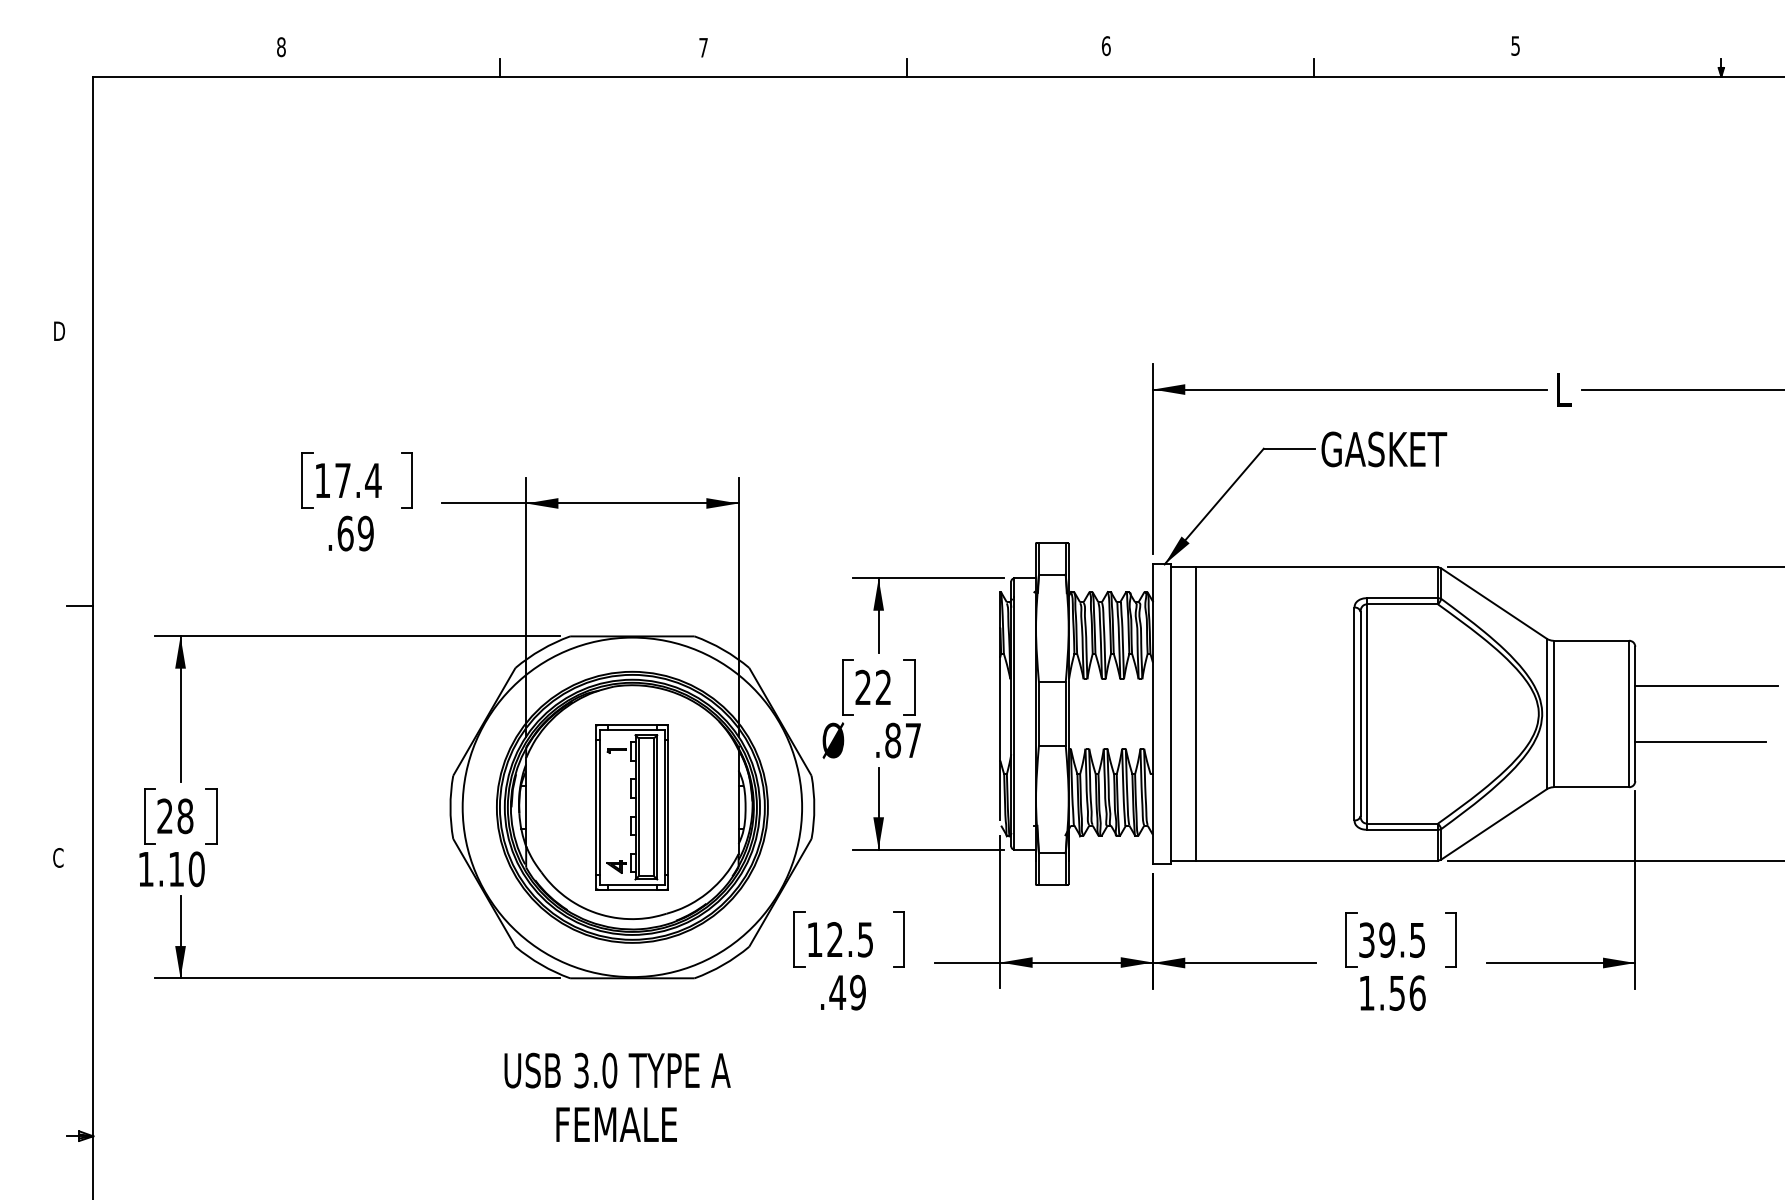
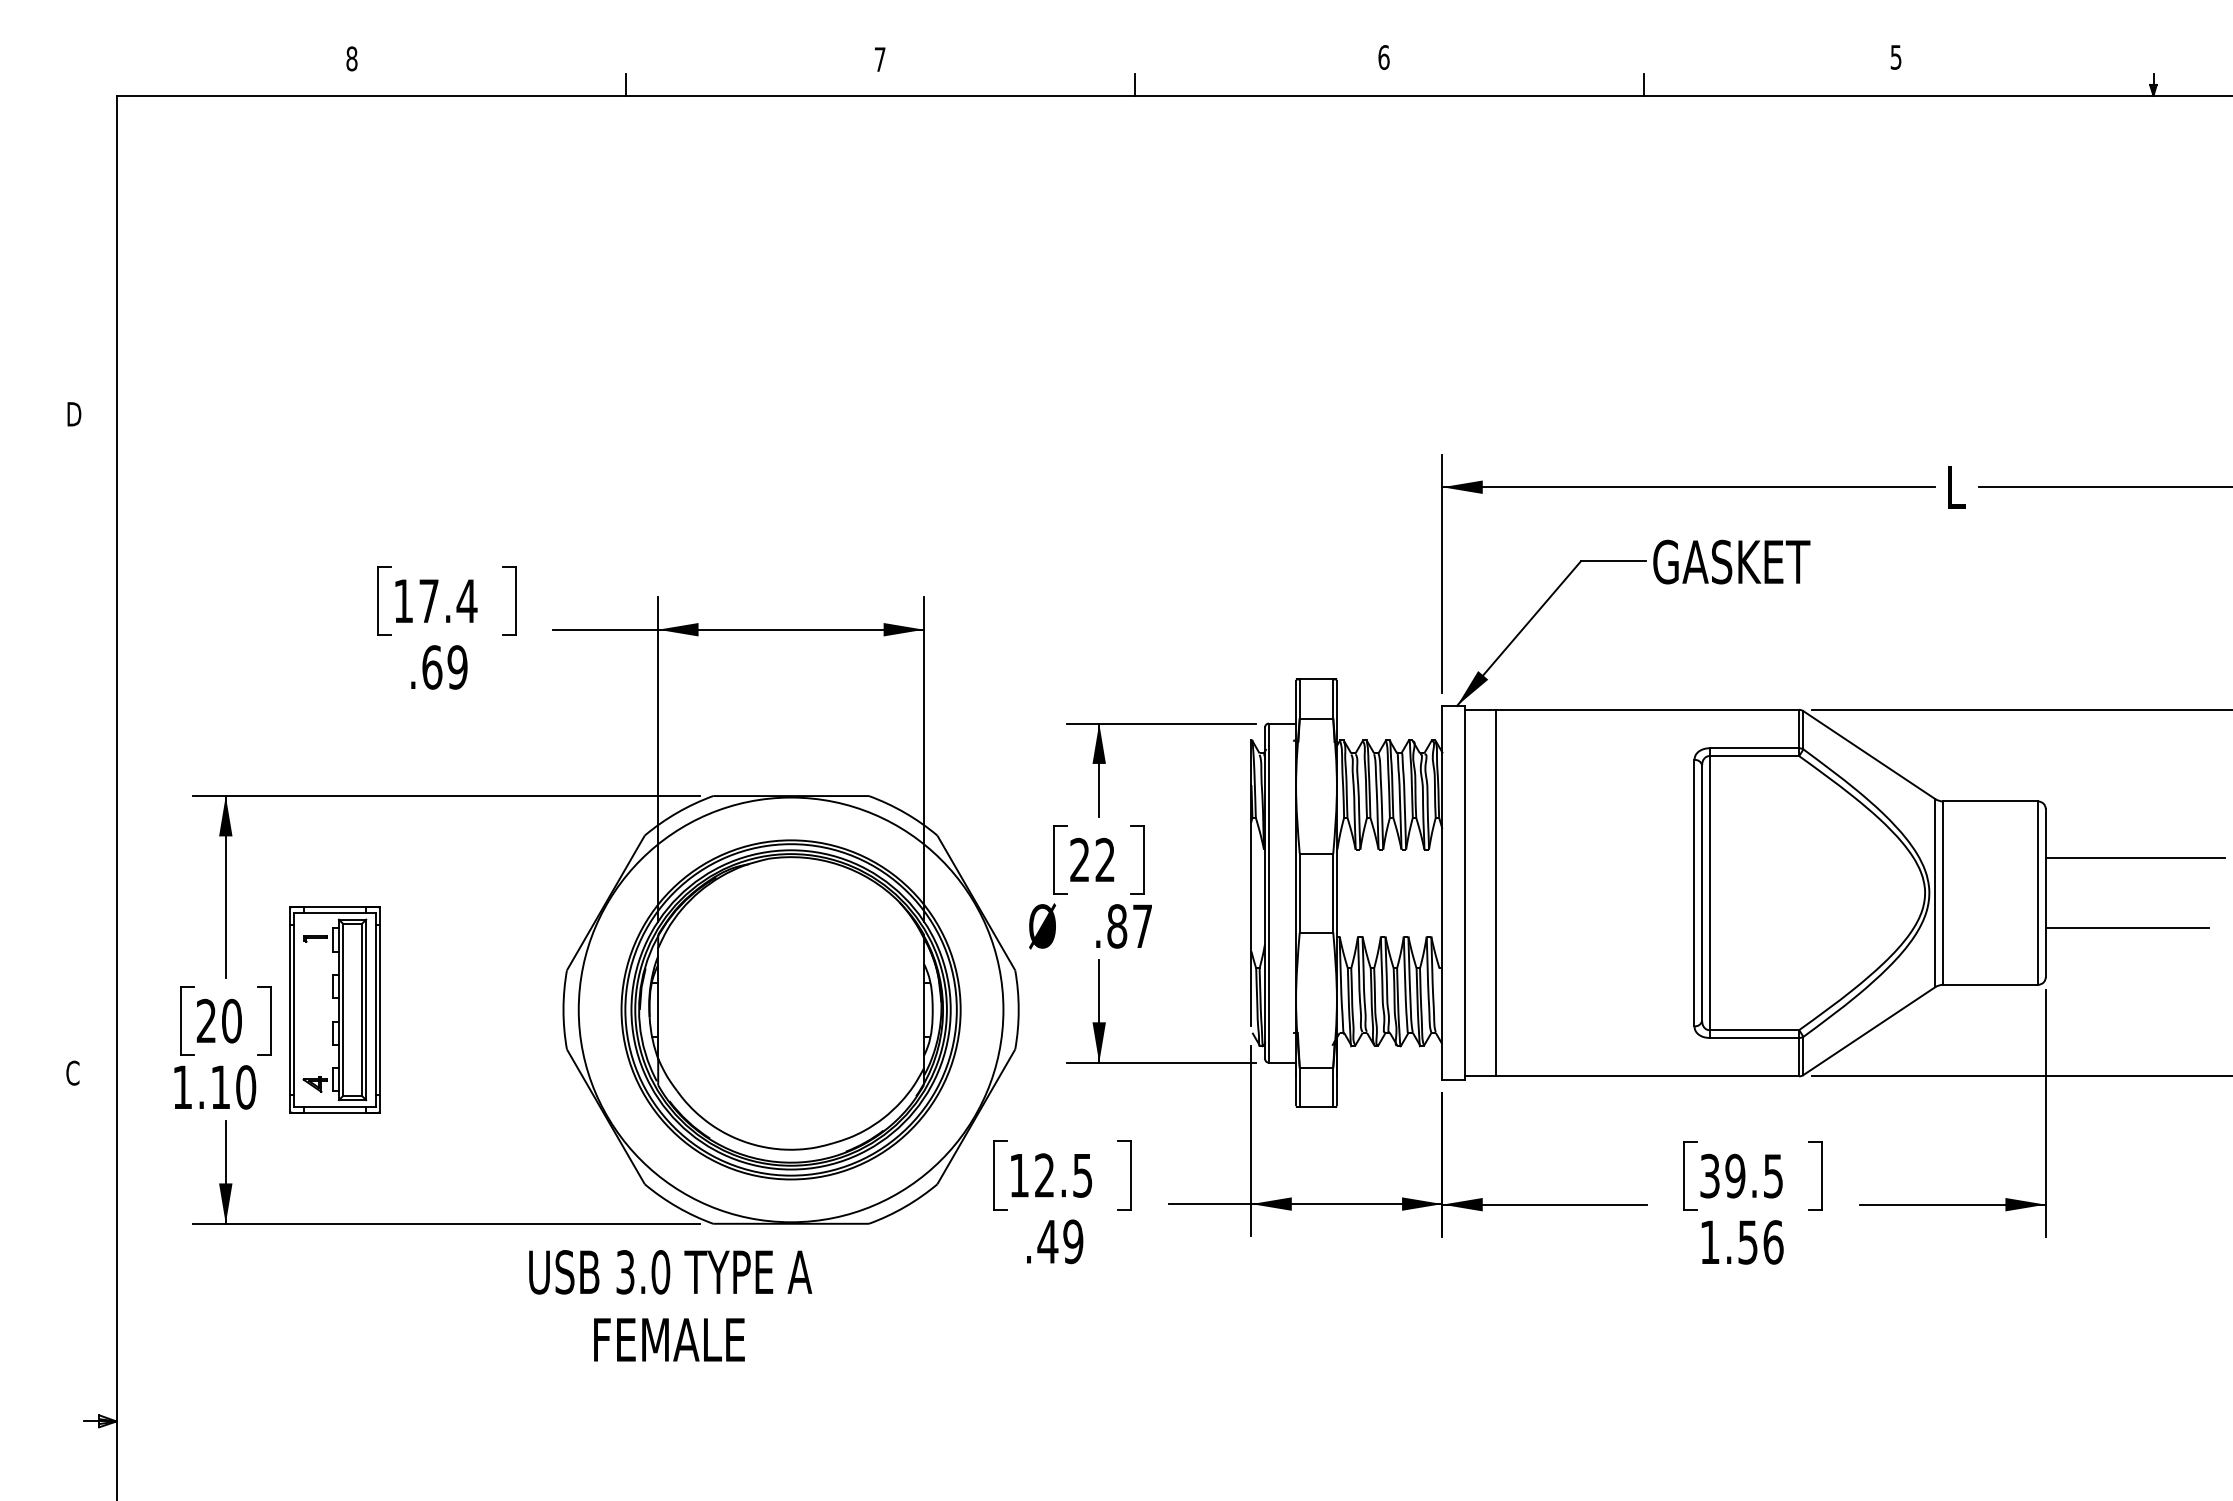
line: (80, 606) -> (100, 758), removed
part: (631, 807) -> (334, 1009), moved
text: (185, 816) -> (231, 1021), 28 -> 20
text: (617, 1097) -> (670, 1305), moved

